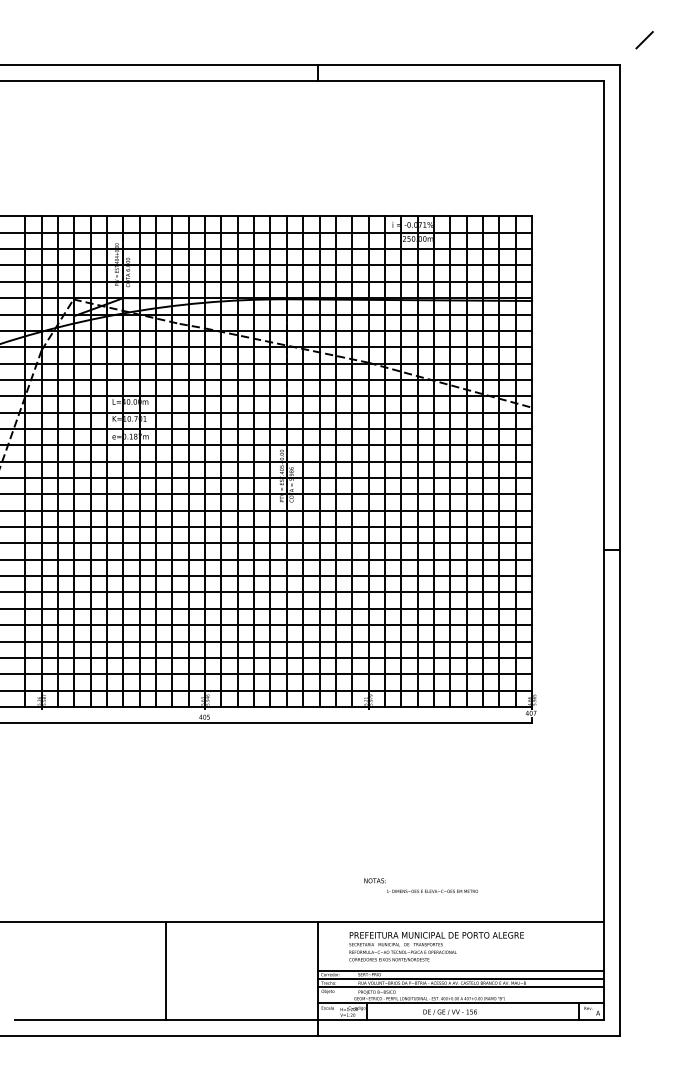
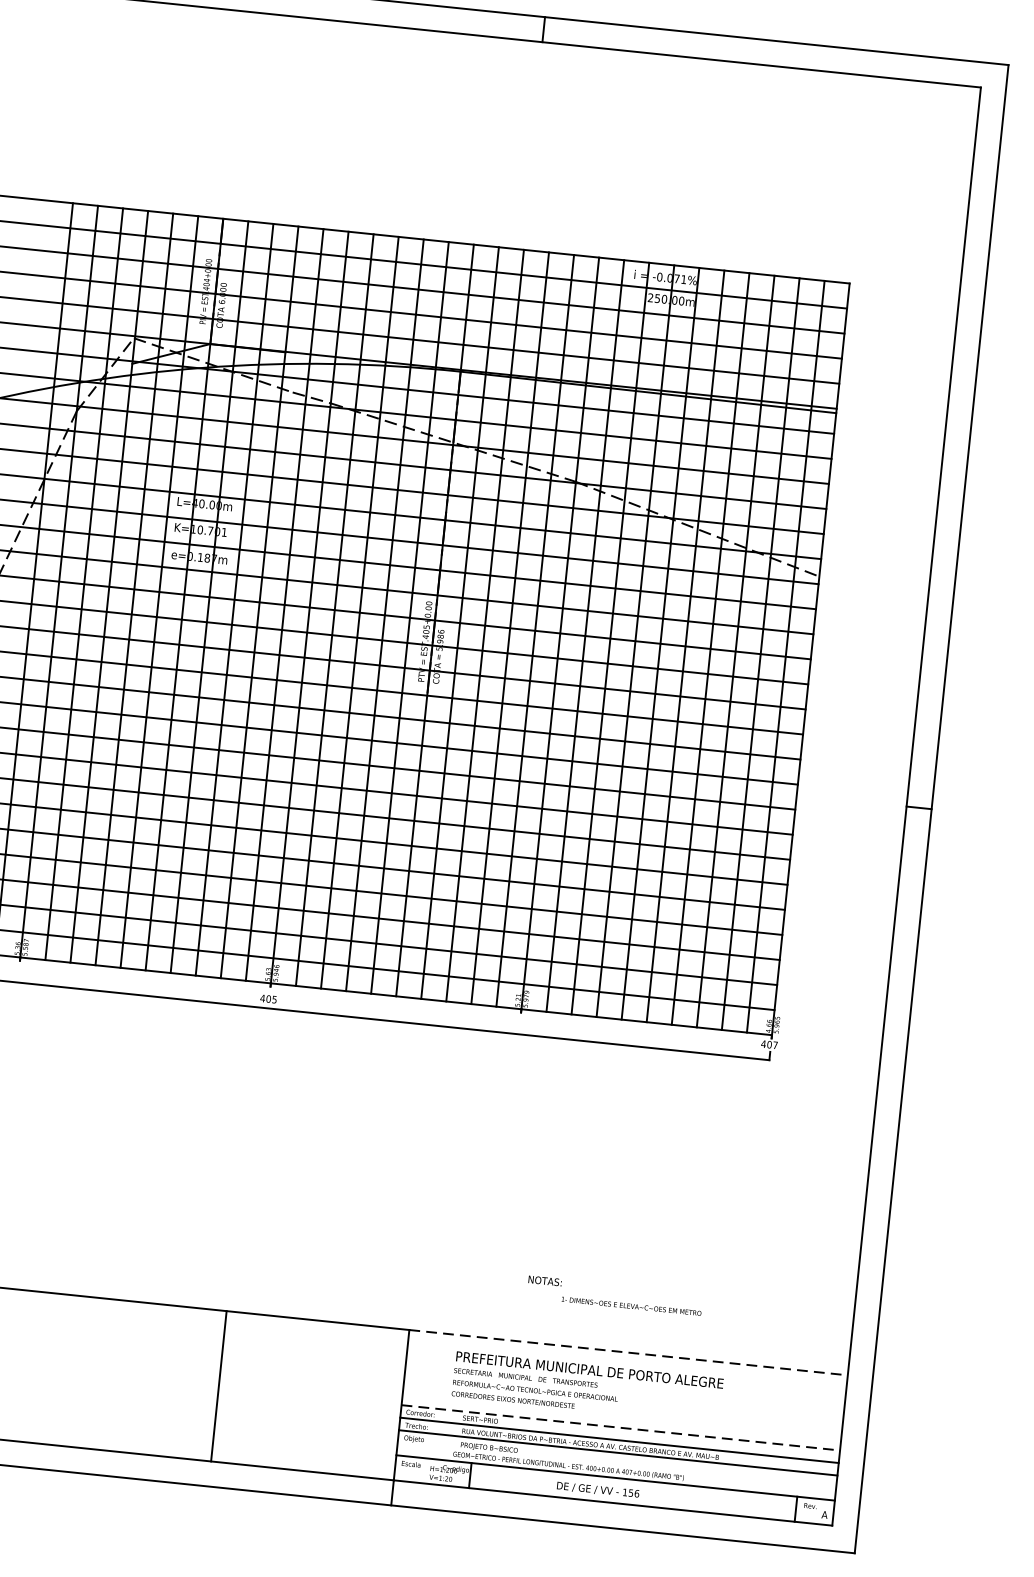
text: (420, 885) -> (614, 1295), moved
line: (461, 921) -> (629, 1352), solid -> dashed
line: (166, 970) -> (219, 1386), moved
line: (461, 970) -> (622, 1427), solid -> dashed

